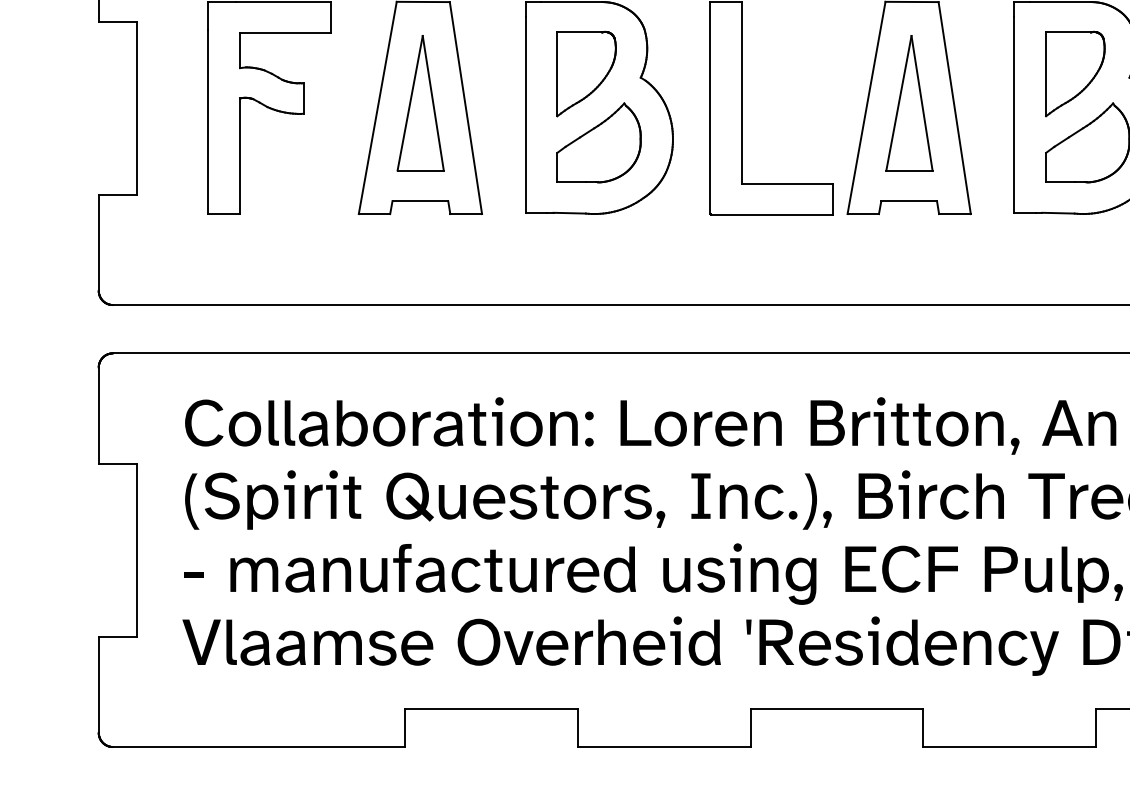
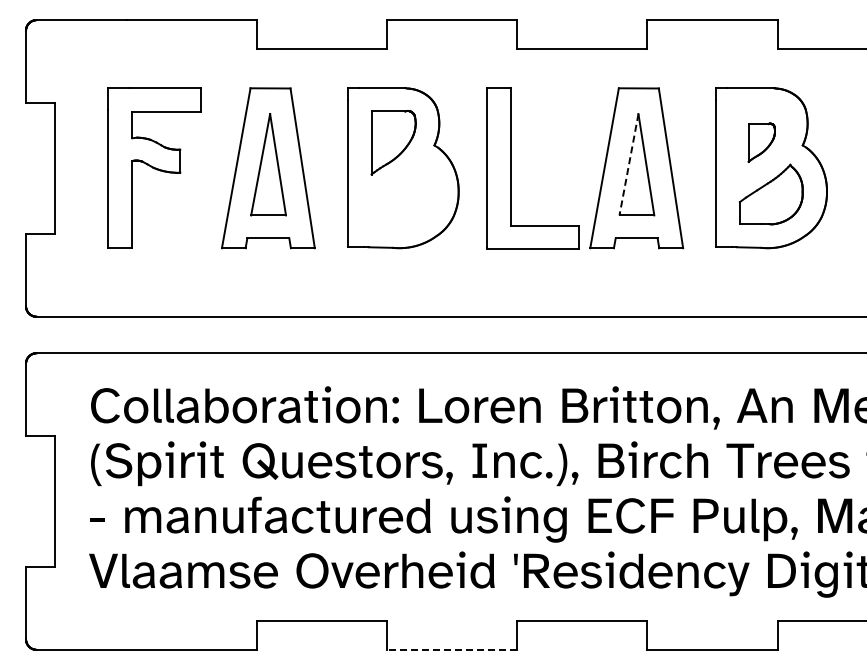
part: (1074, 73) -> (761, 142), size x0.6
line: (898, 102) -> (628, 164), solid -> dashed
part: (598, 142) -> (402, 194), removed
line: (663, 746) -> (451, 649), solid -> dashed

